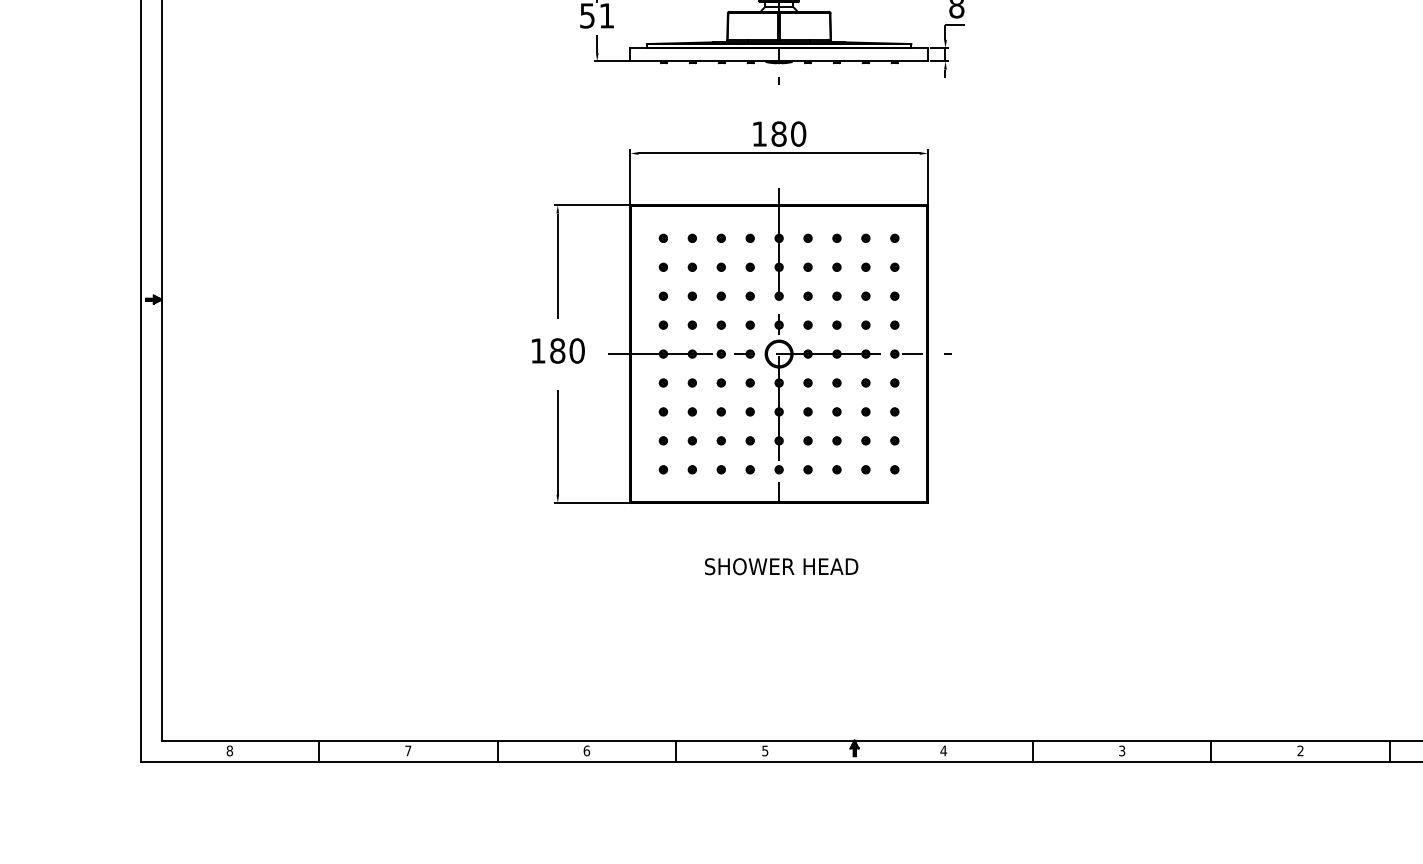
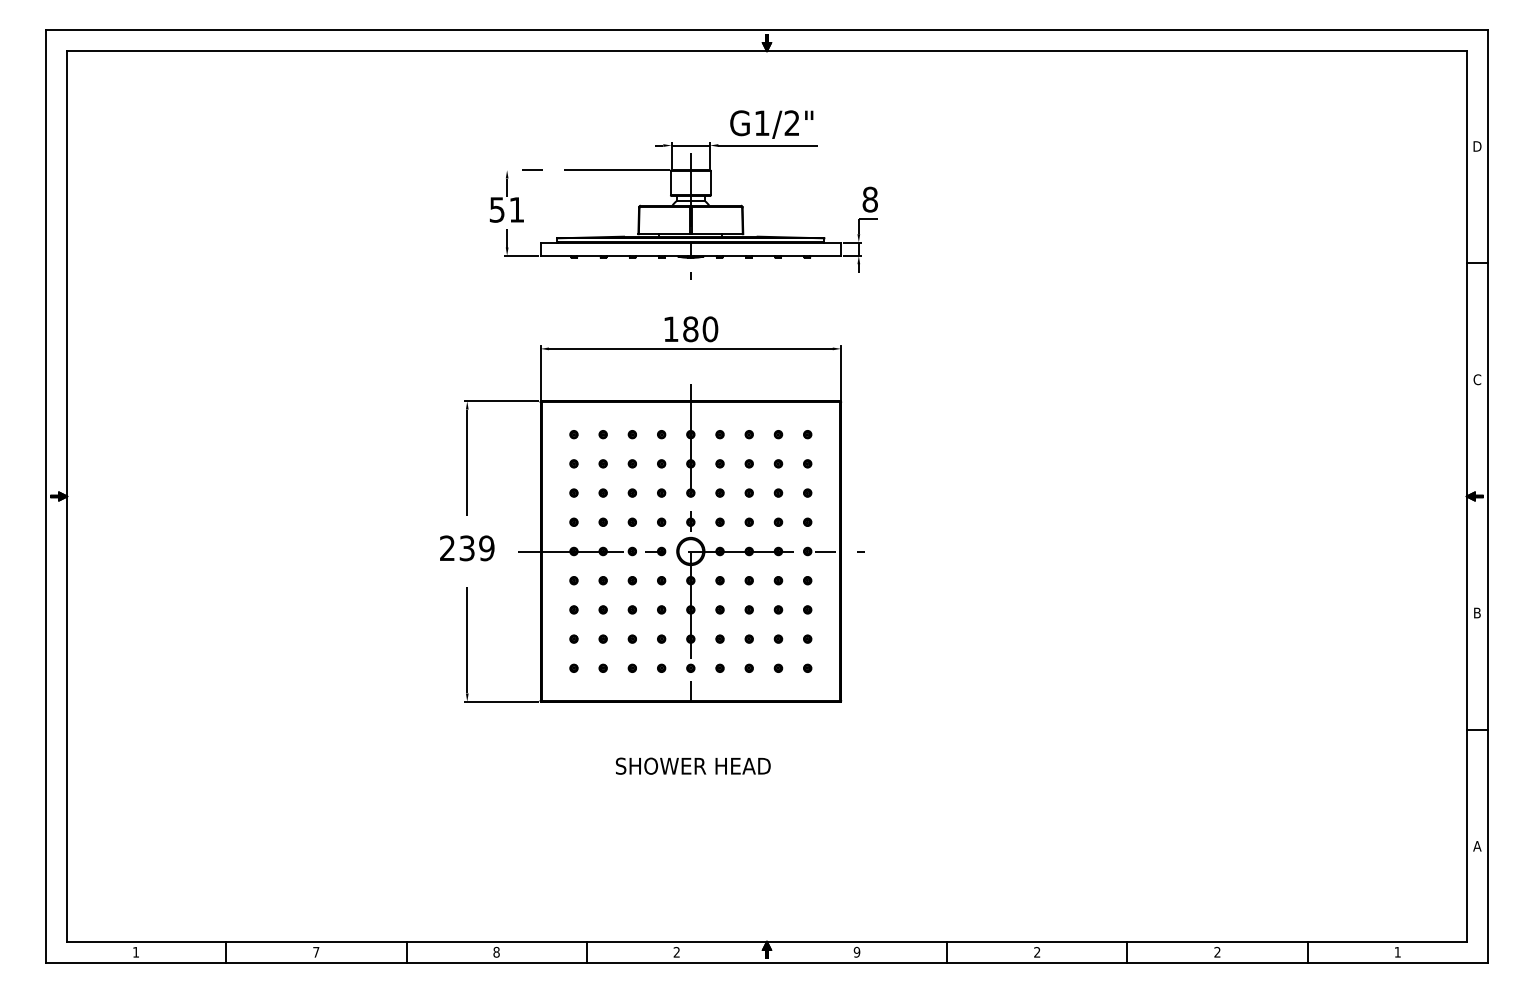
text: (558, 351) -> (467, 548), 180 -> 239
text: (586, 750) -> (496, 951), 6 -> 8
text: (943, 750) -> (856, 951), 4 -> 9
text: (229, 751) -> (135, 952), 8 -> 1
text: (764, 751) -> (676, 952), 5 -> 2
text: (1122, 751) -> (1037, 952), 3 -> 2

